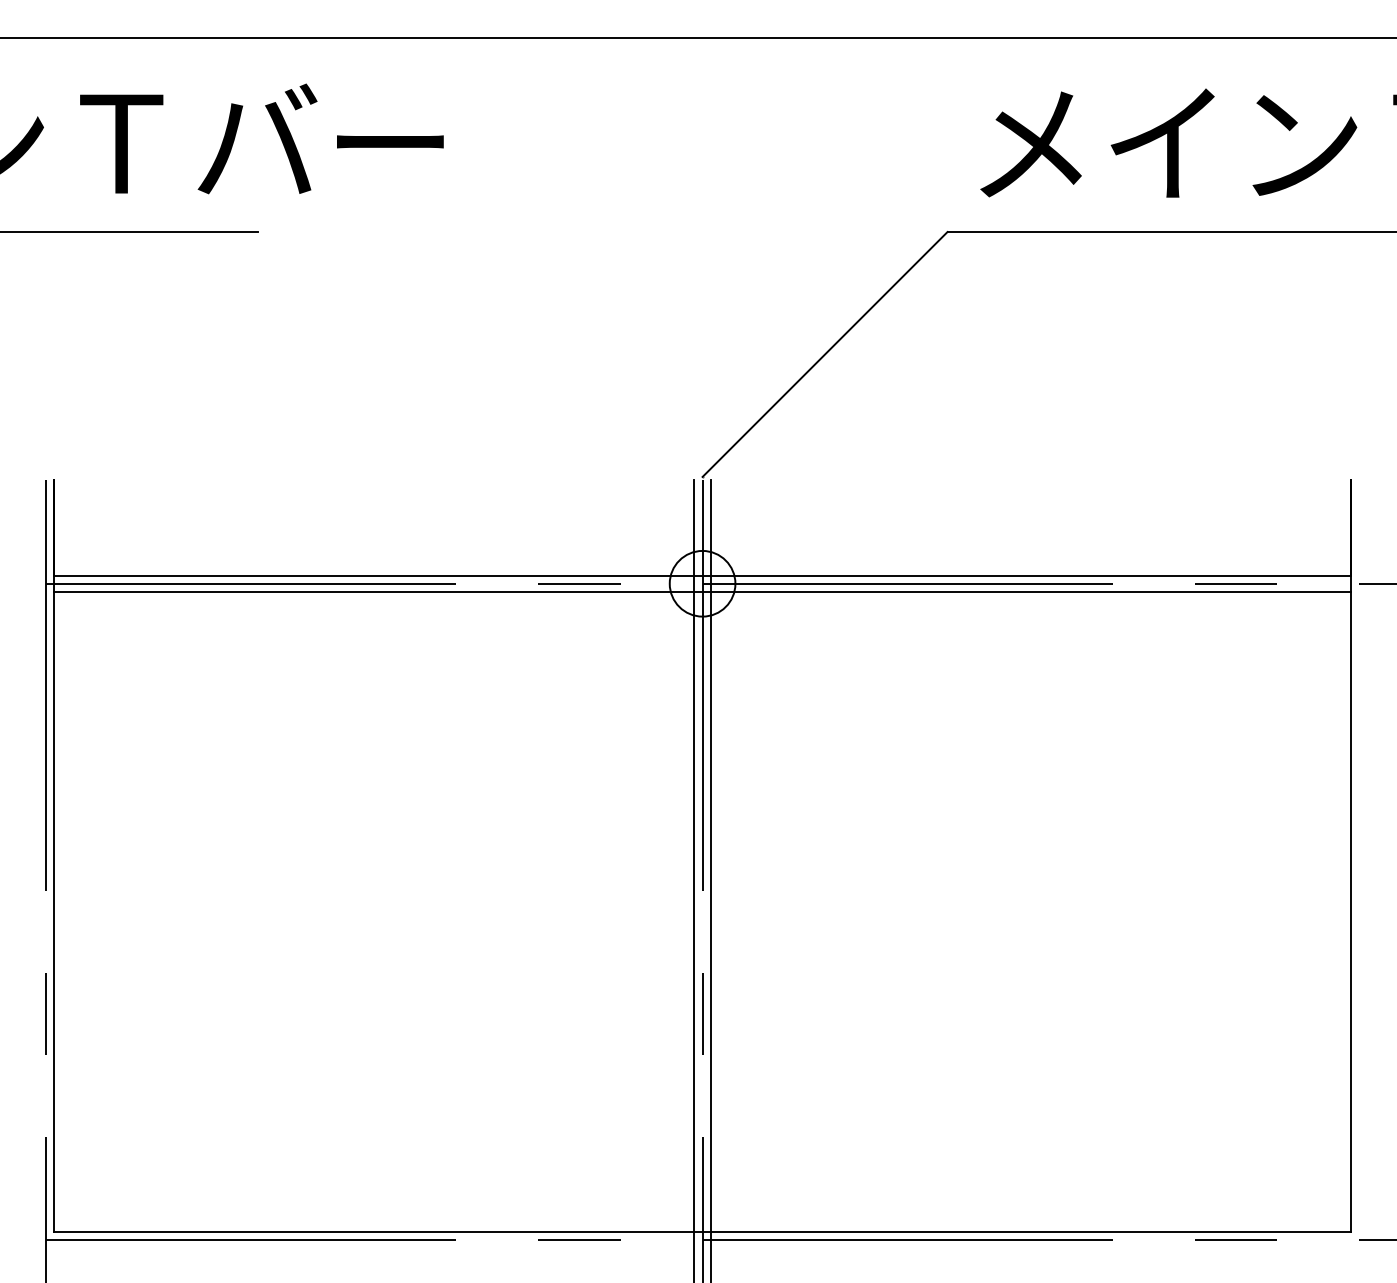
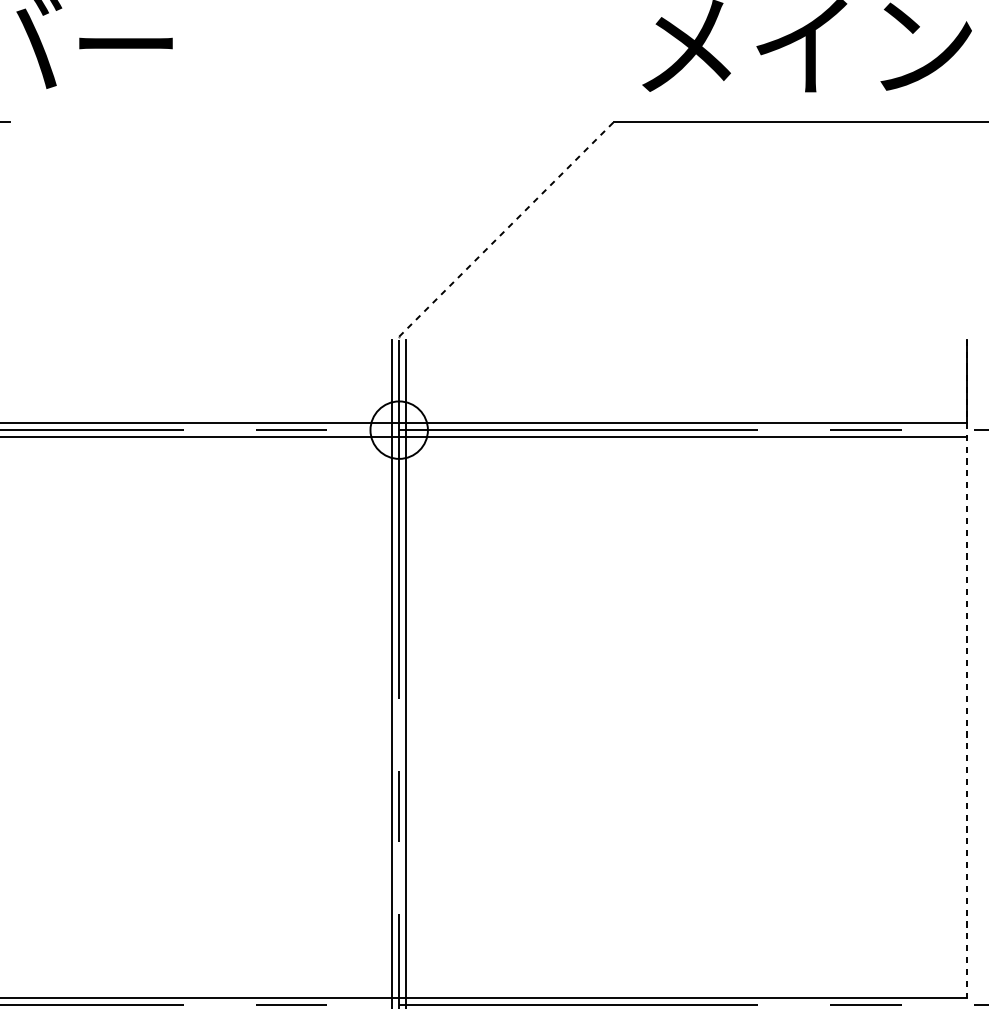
line: (825, 354) -> (506, 229), solid -> dashed
line: (1350, 856) -> (966, 668), solid -> dashed

